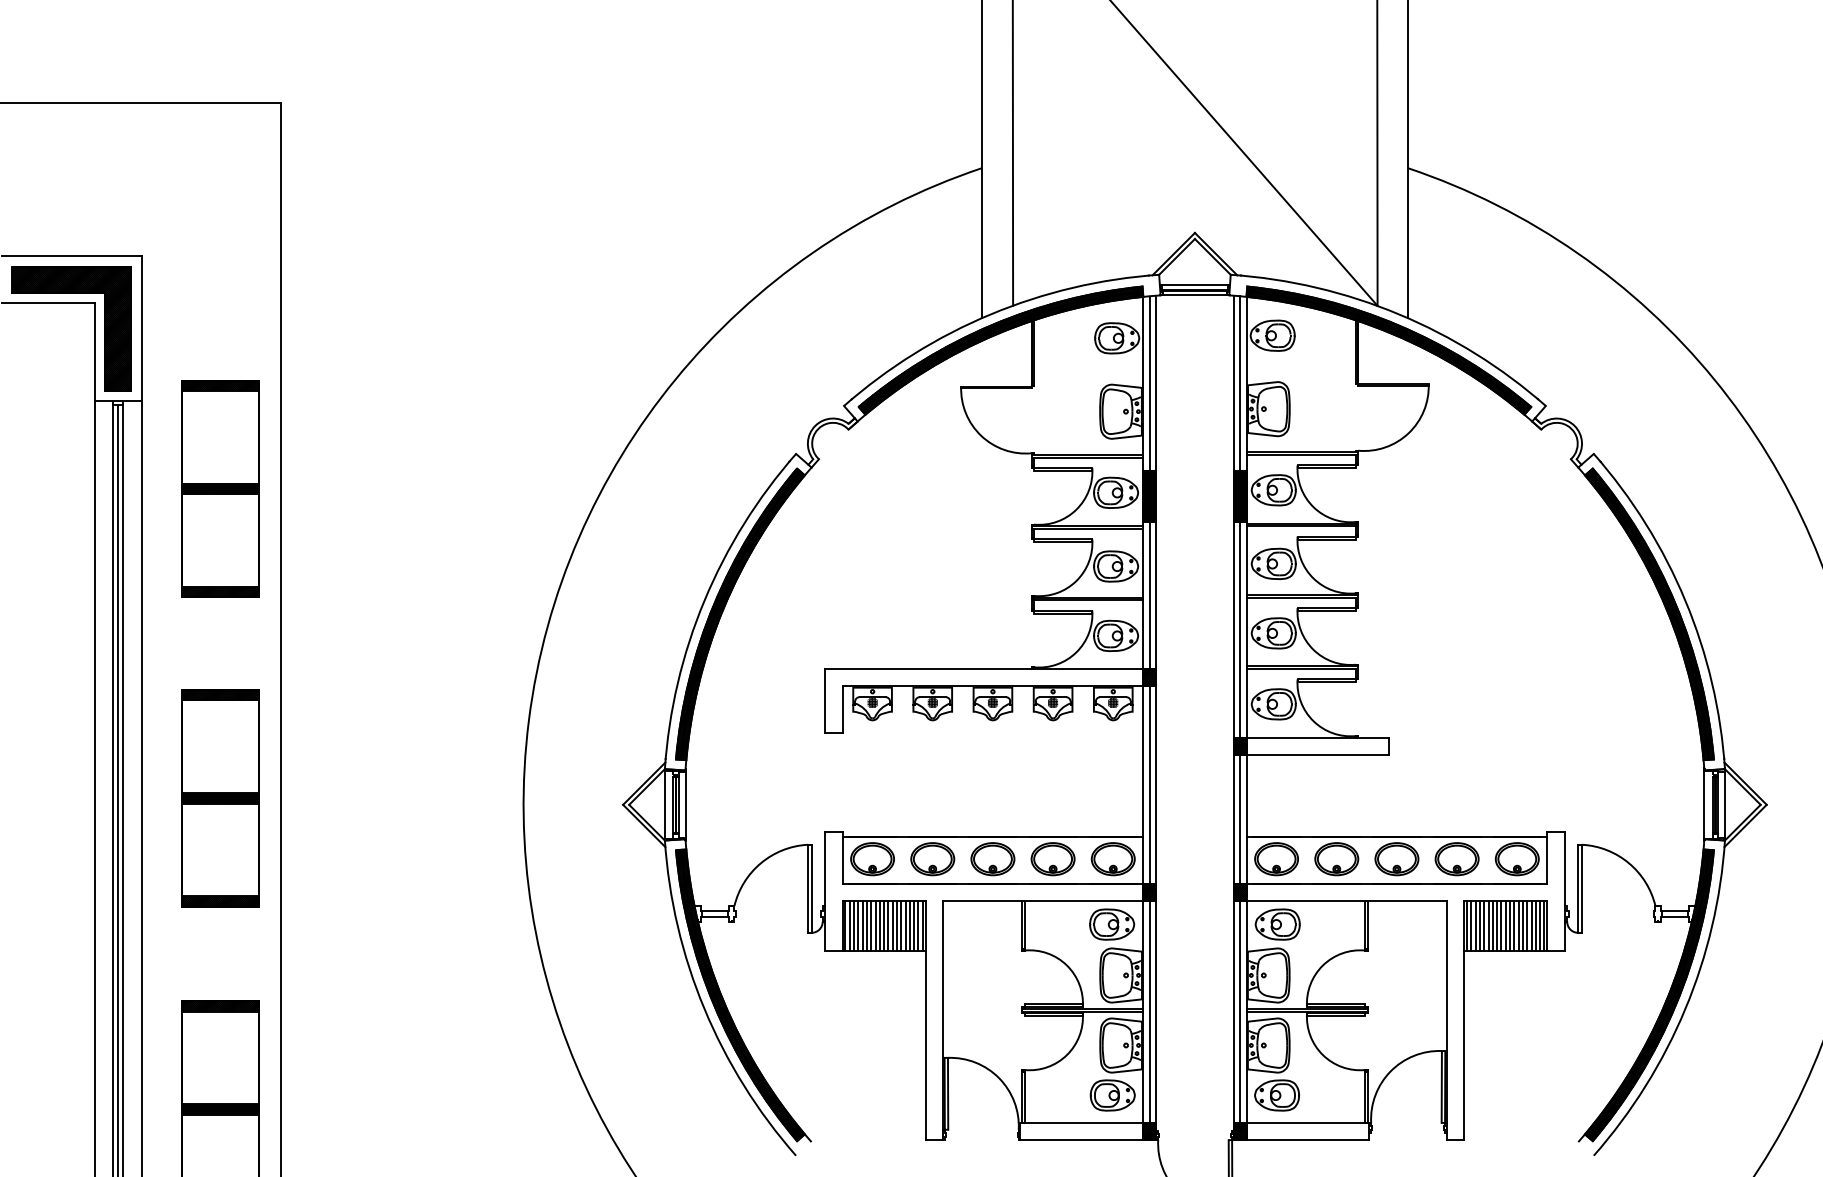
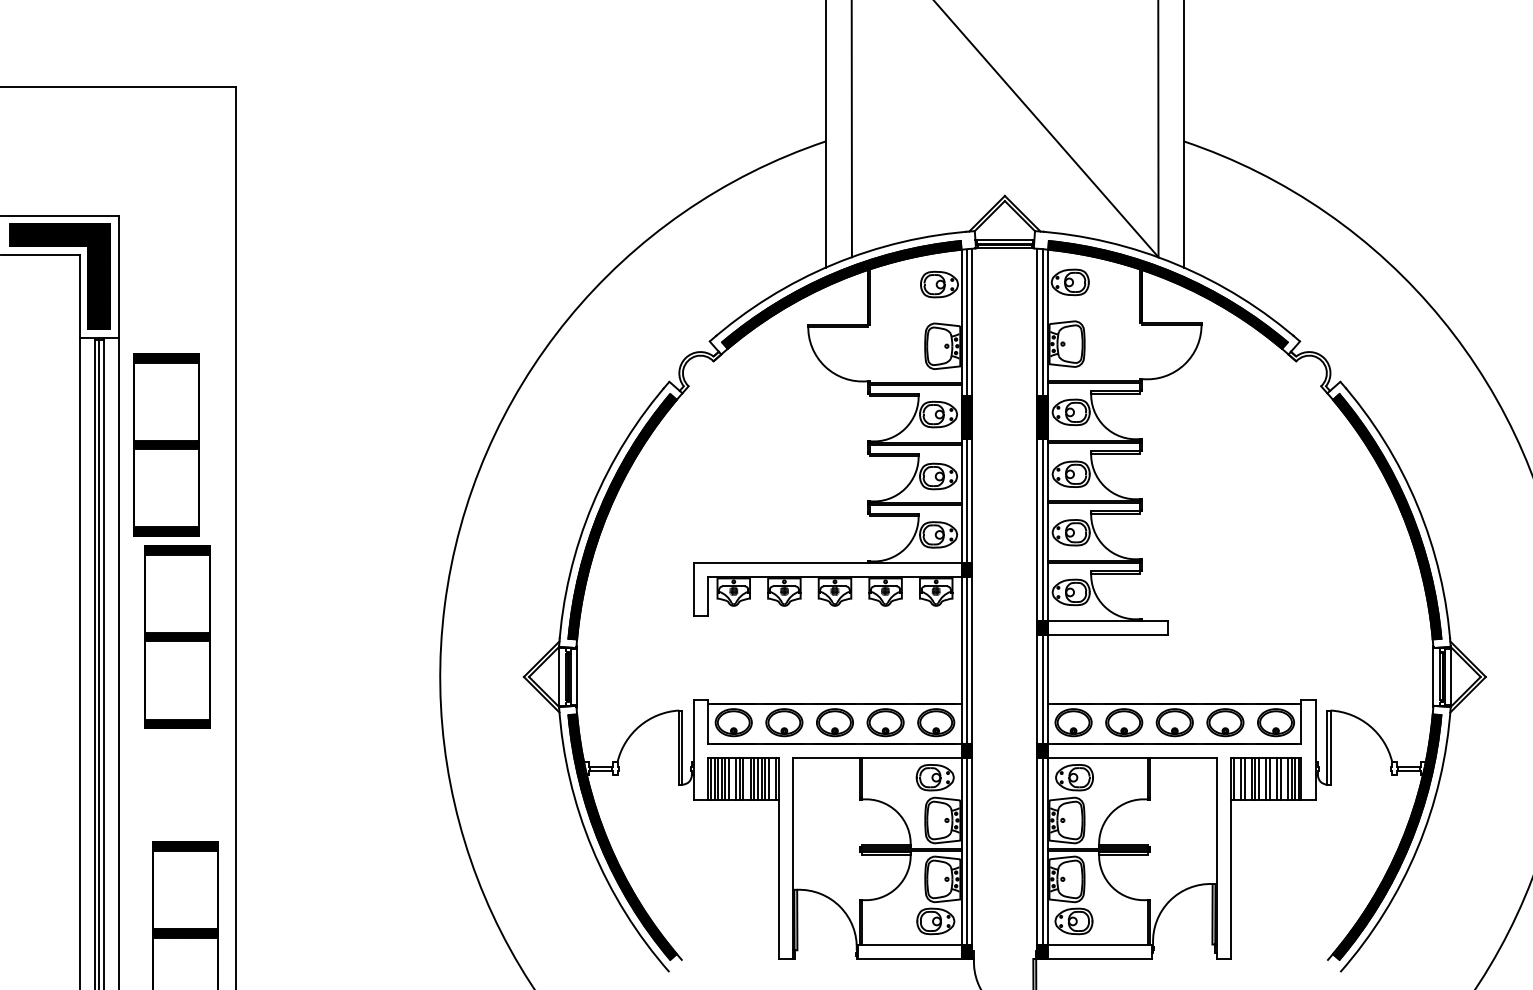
part: (220, 488) -> (166, 444), moved
part: (220, 798) -> (177, 637), moved
line: (871, 926) -> (732, 779), removed
line: (888, 926) -> (747, 779), removed
line: (918, 926) -> (772, 779), removed
line: (1471, 926) -> (1237, 779), removed
line: (1484, 926) -> (1248, 779), removed
line: (1501, 926) -> (1262, 779), removed
line: (1514, 926) -> (1273, 779), removed
line: (1527, 926) -> (1284, 779), removed

